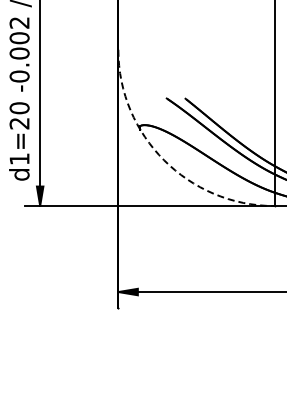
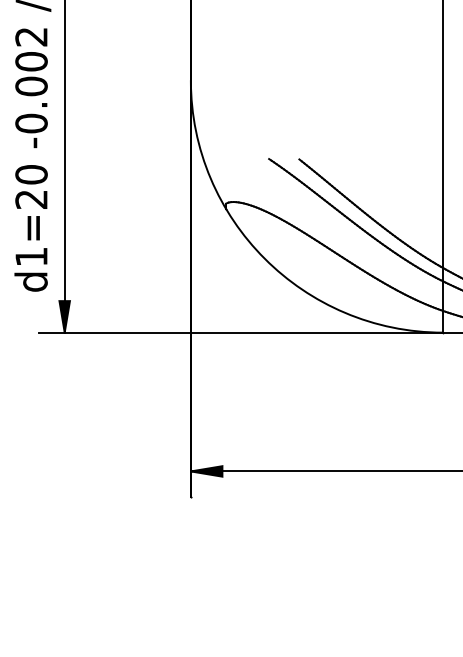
arc: (164, 160) -> (265, 259), dashed -> solid

